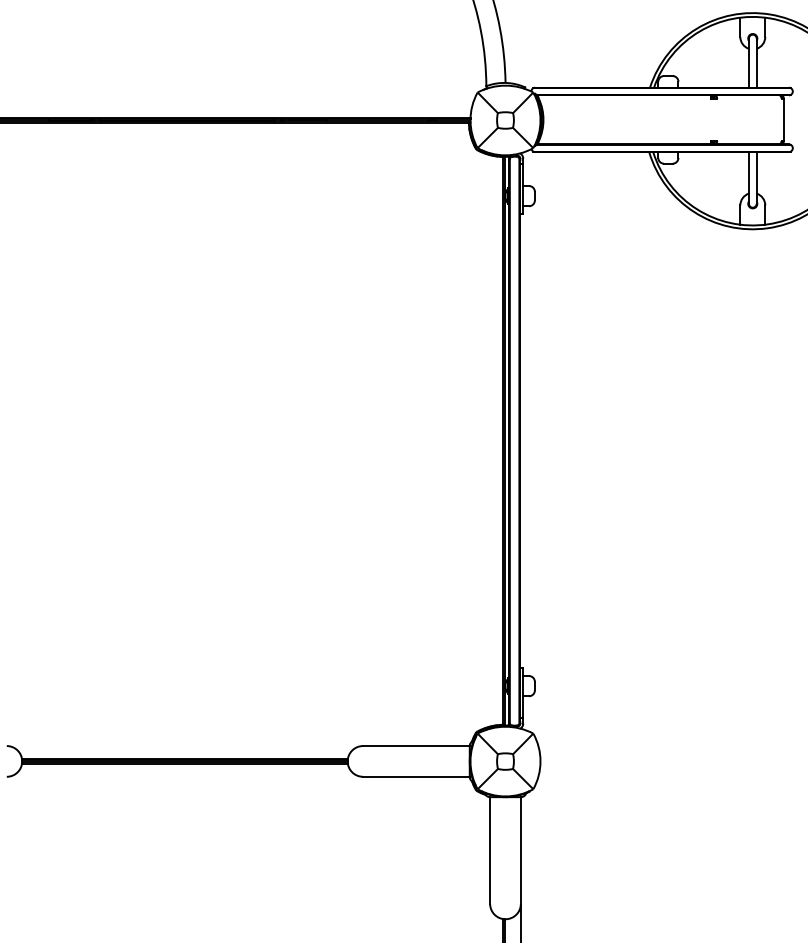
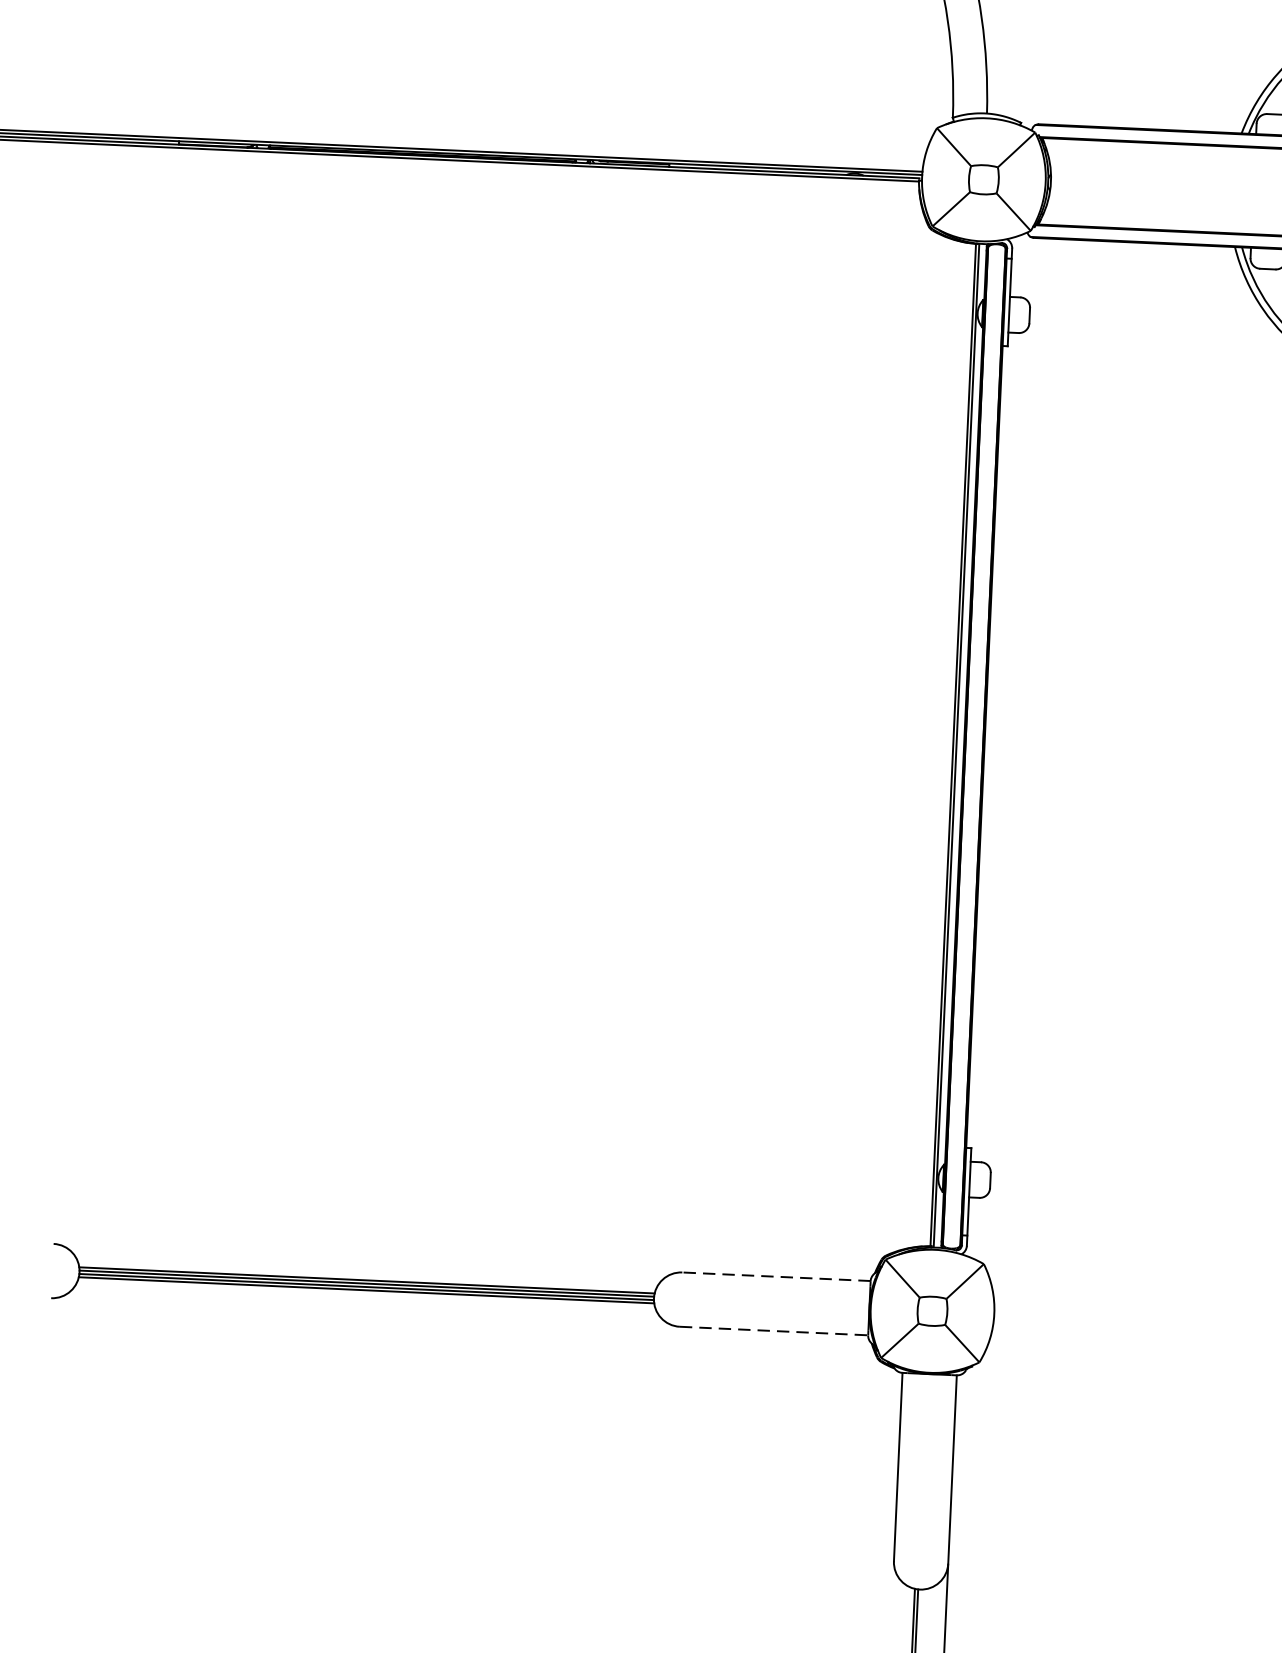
line: (415, 746) -> (774, 1277), solid -> dashed
line: (416, 776) -> (774, 1330), solid -> dashed

